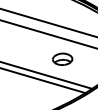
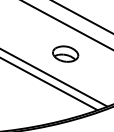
part: (62, 58) -> (65, 53), moved

